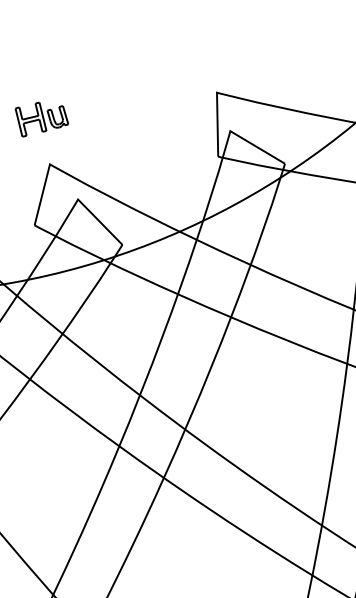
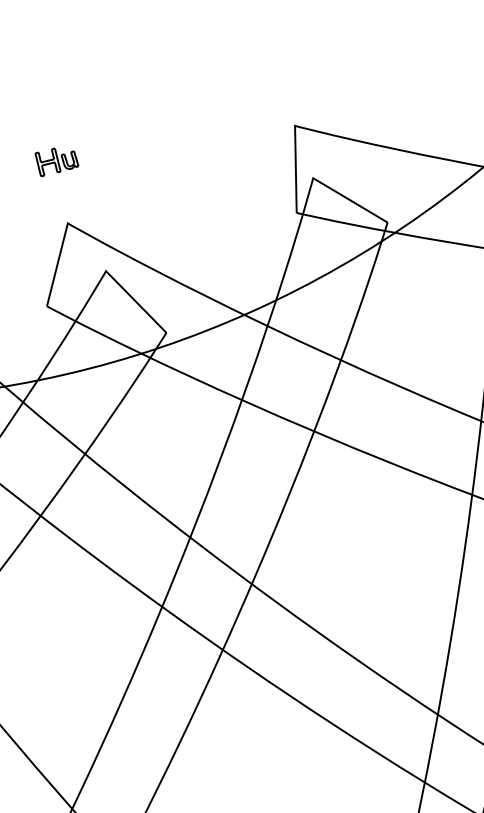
part: (41, 119) -> (56, 162), size x0.6

